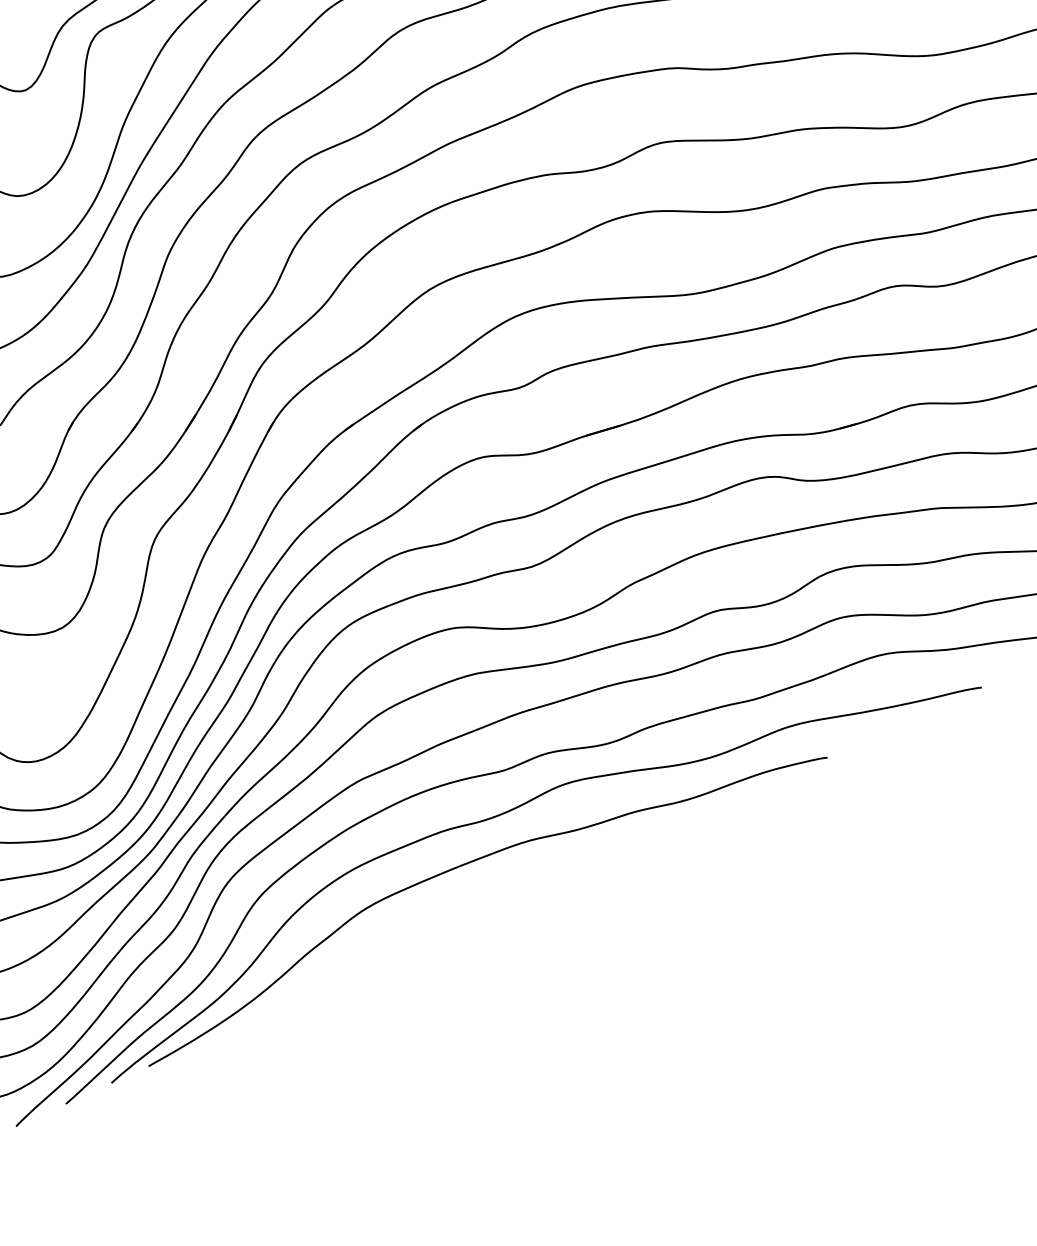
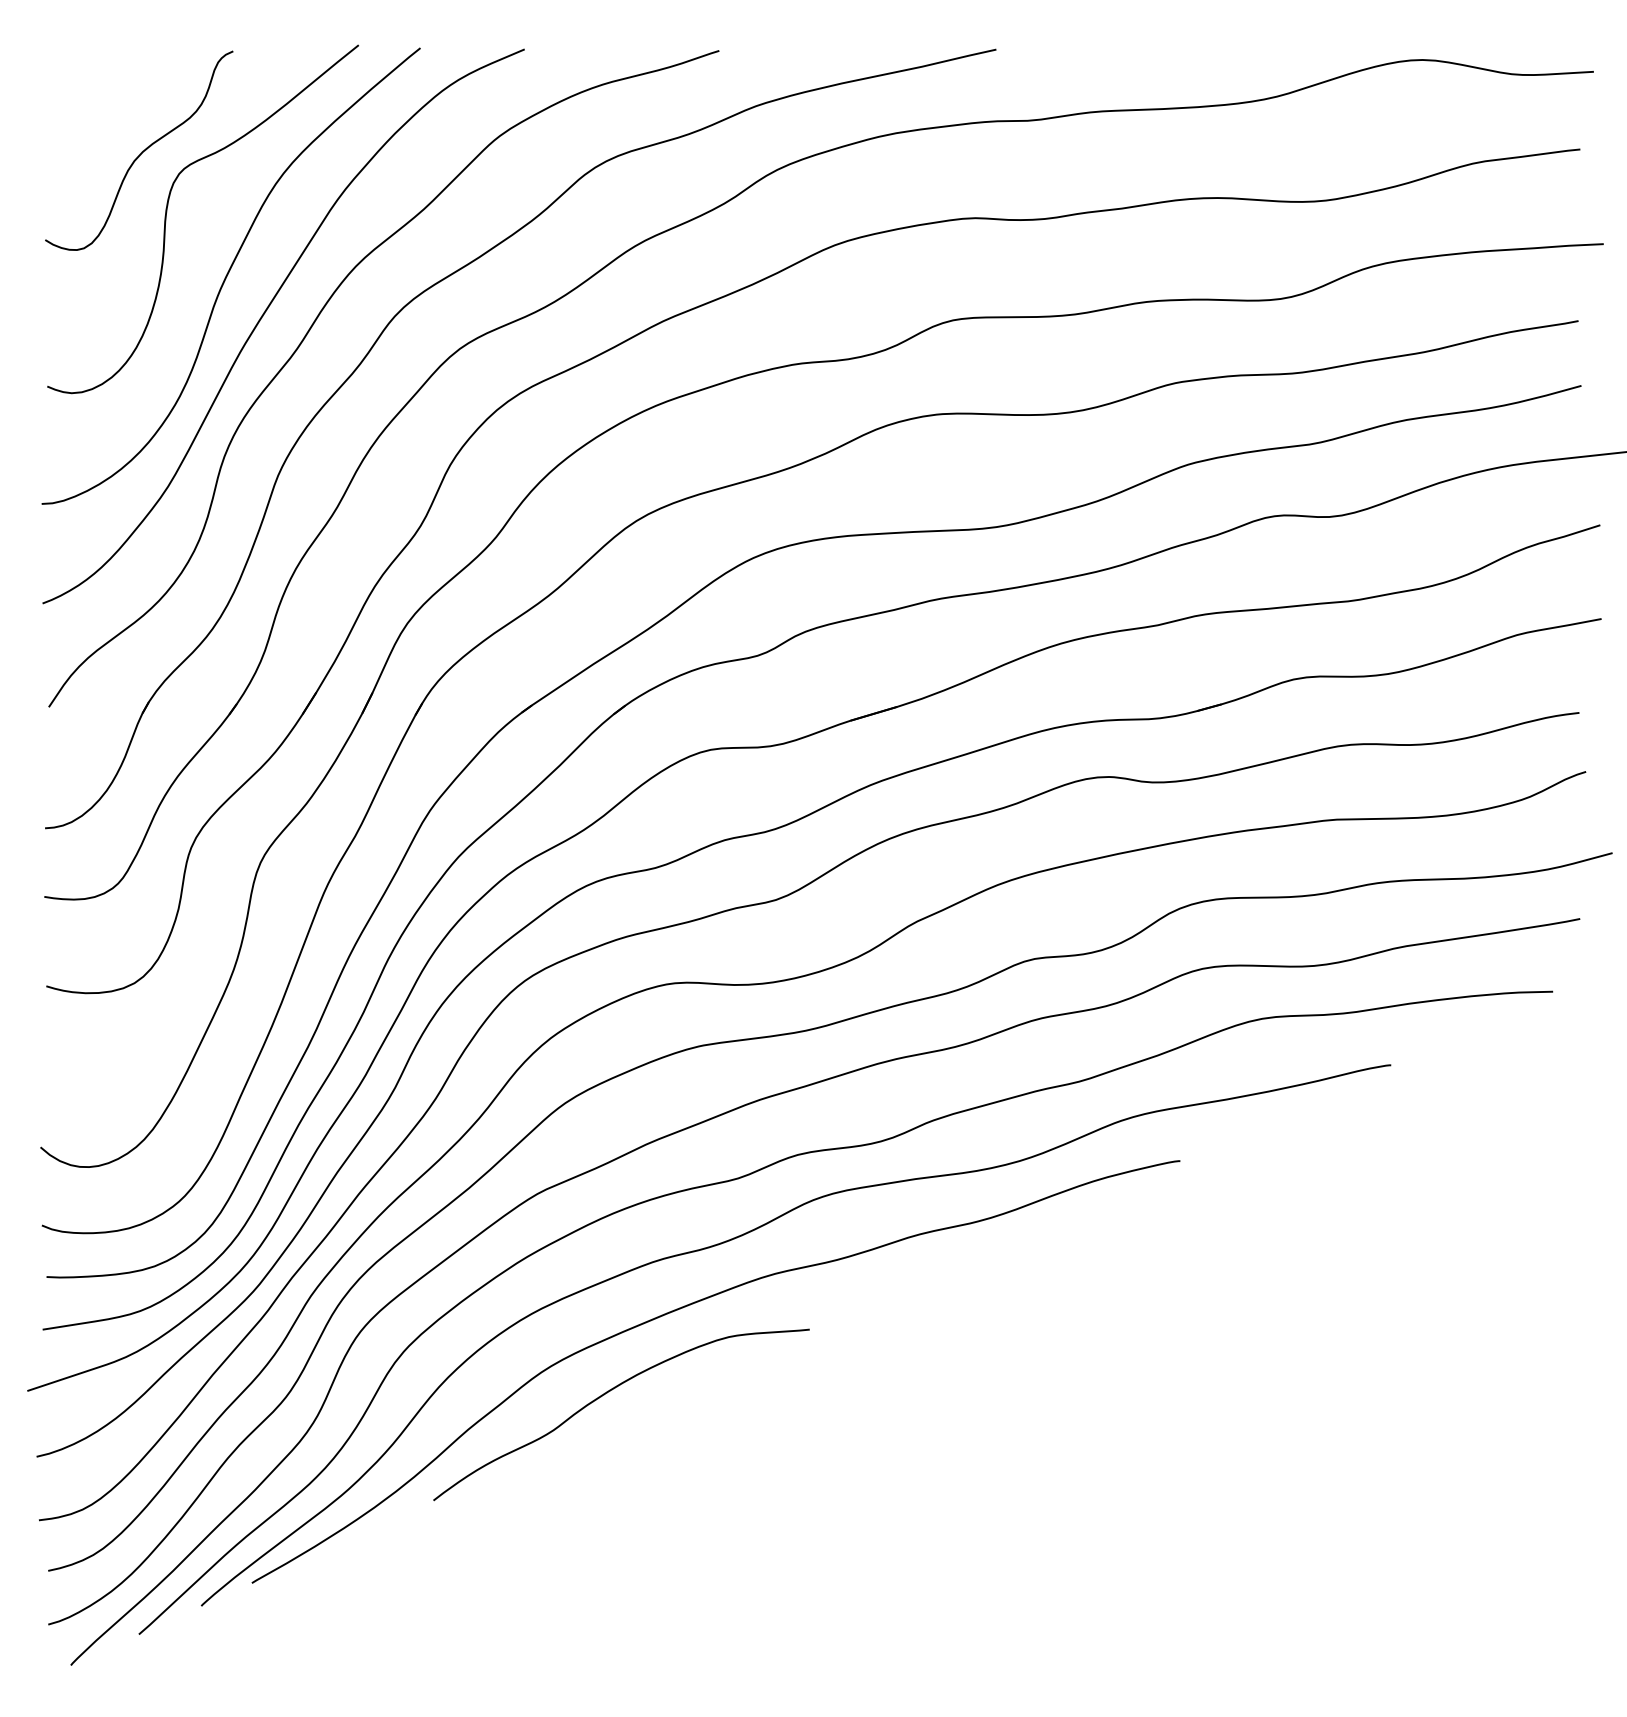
curve: (408, 927) -> (607, 1393), added

